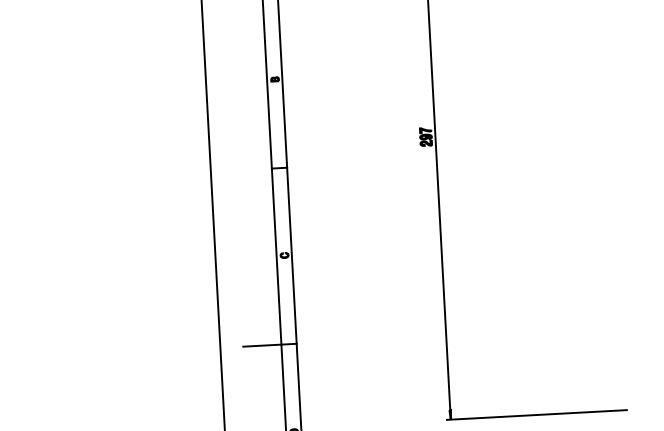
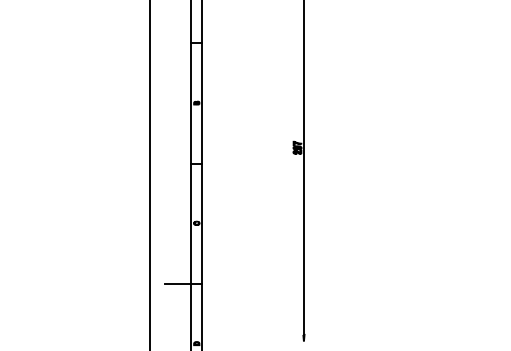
line: (536, 415) -> (362, 341), removed

